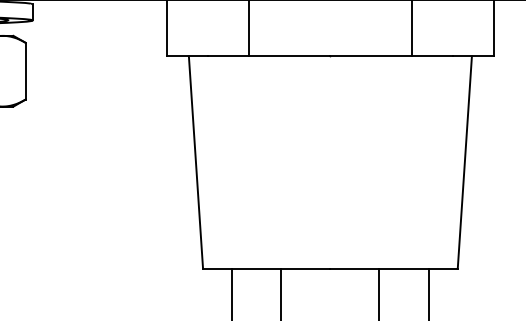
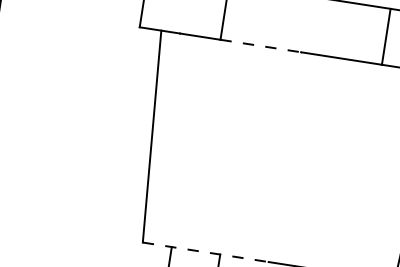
line: (289, 56) -> (260, 46), solid -> dashed
line: (266, 268) -> (205, 252), solid -> dashed

